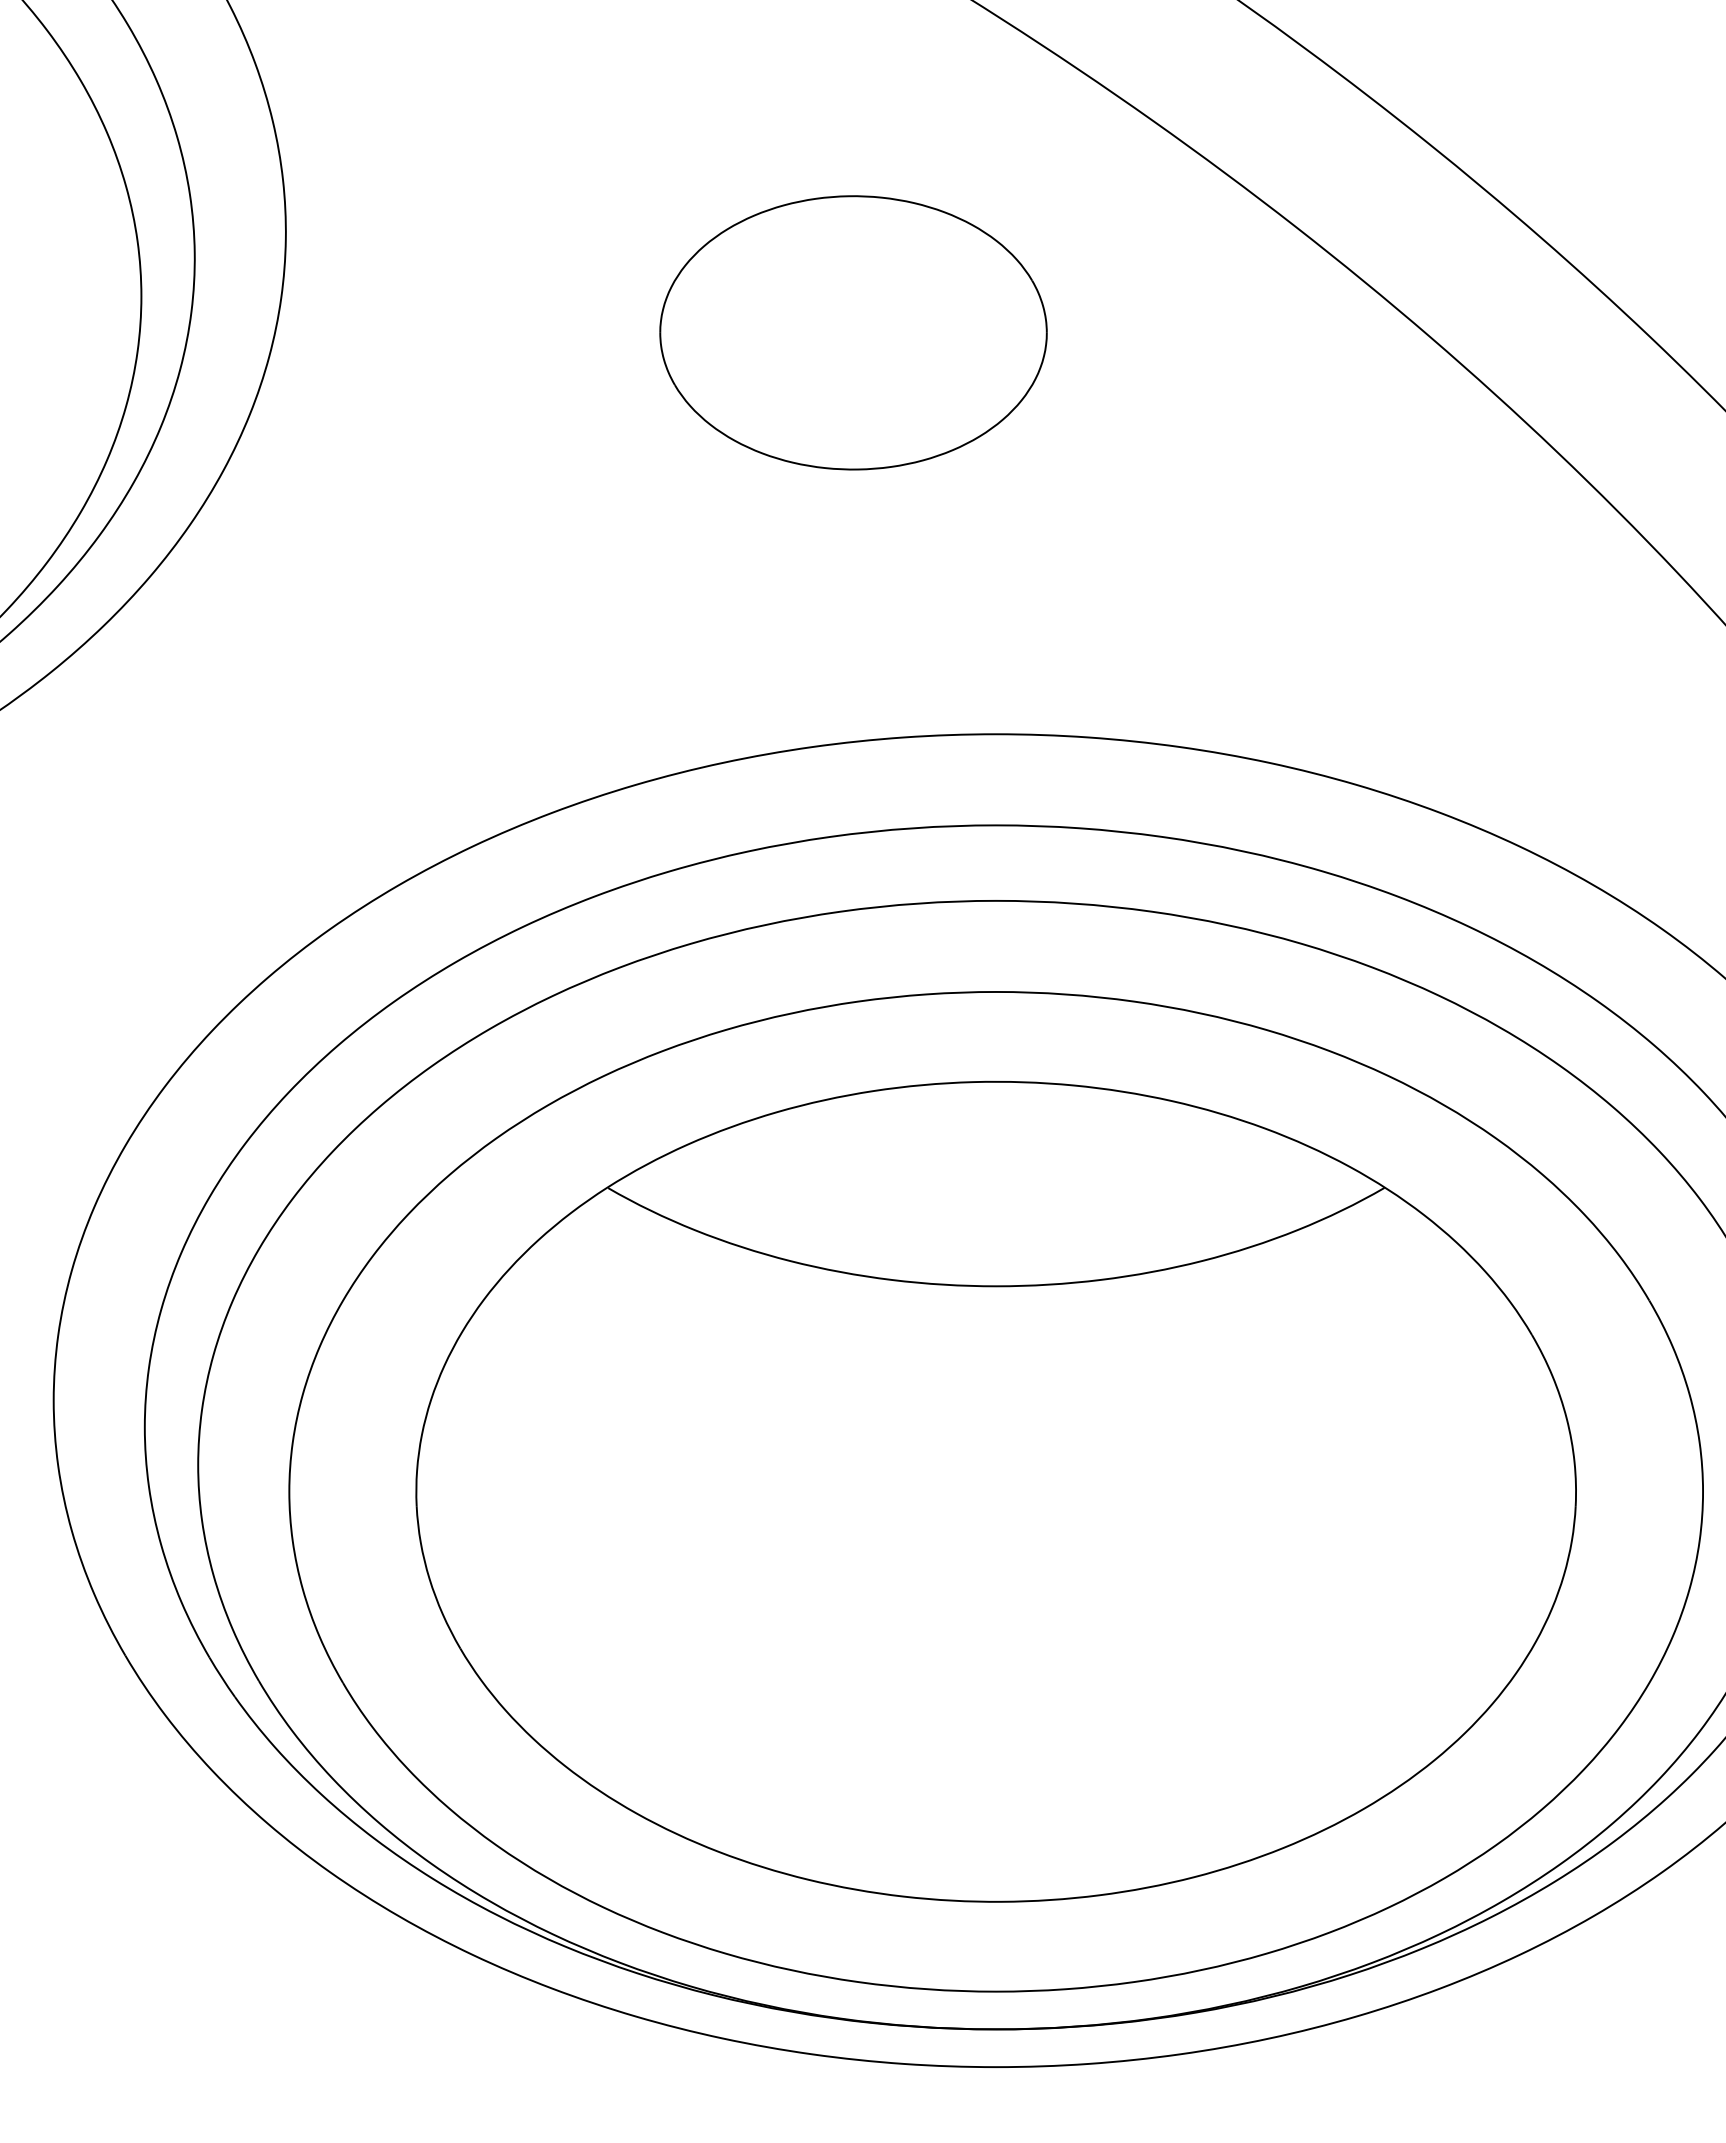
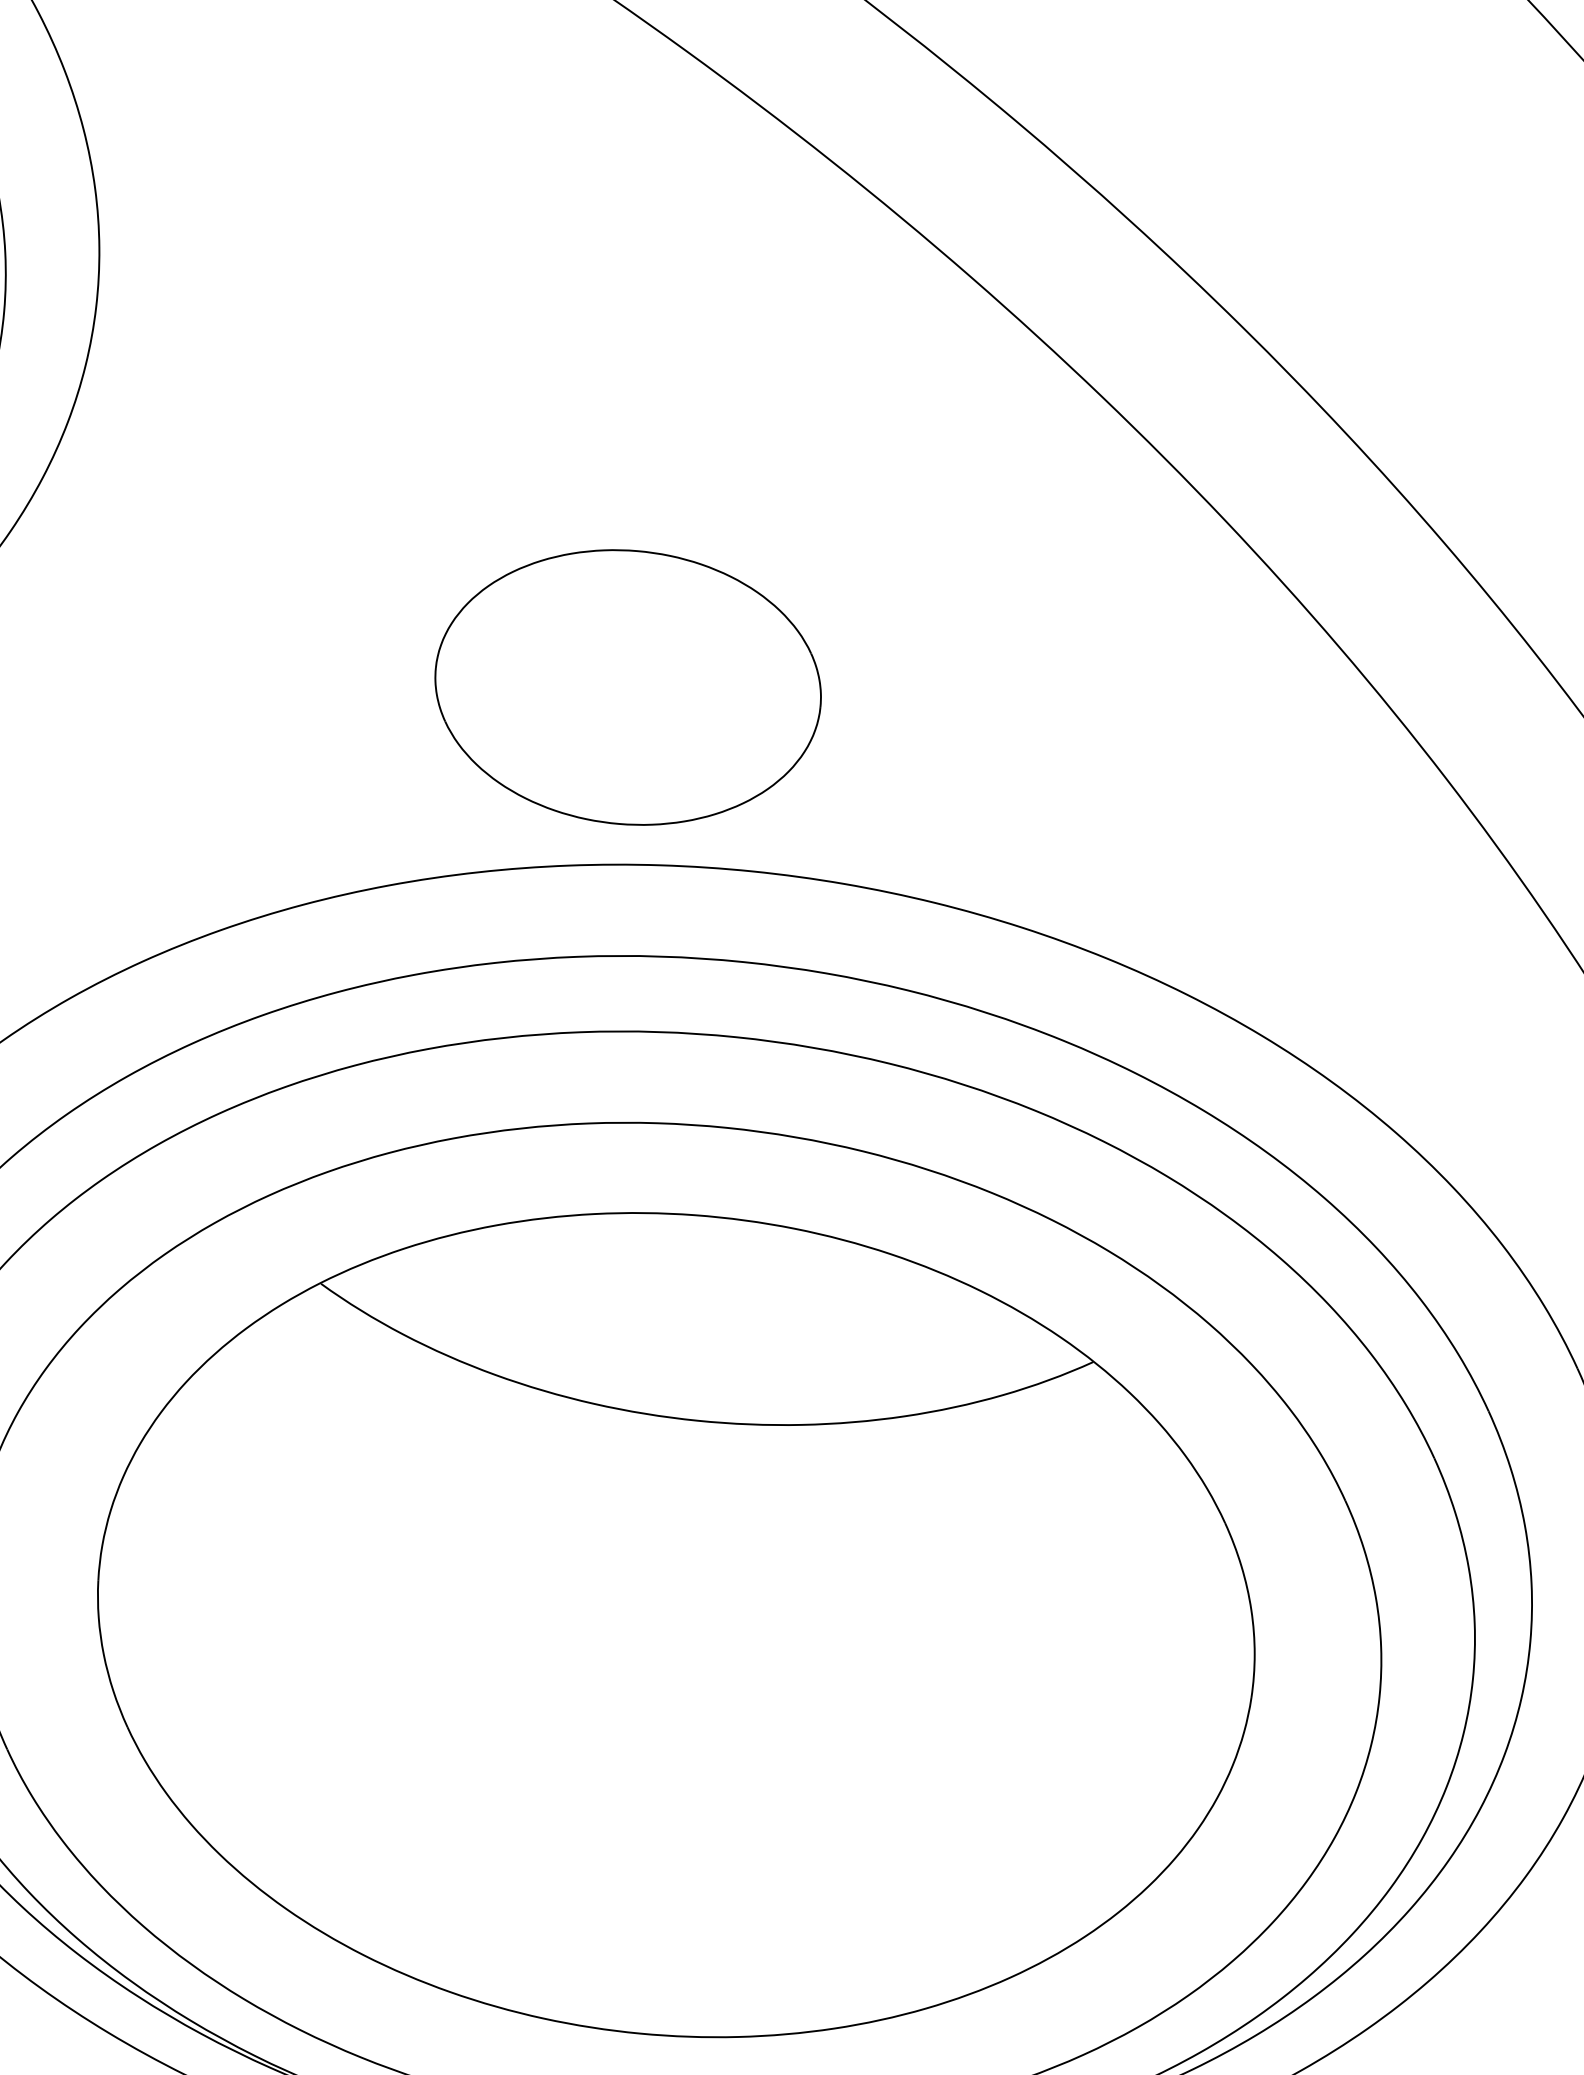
part: (853, 332) -> (628, 687), moved

